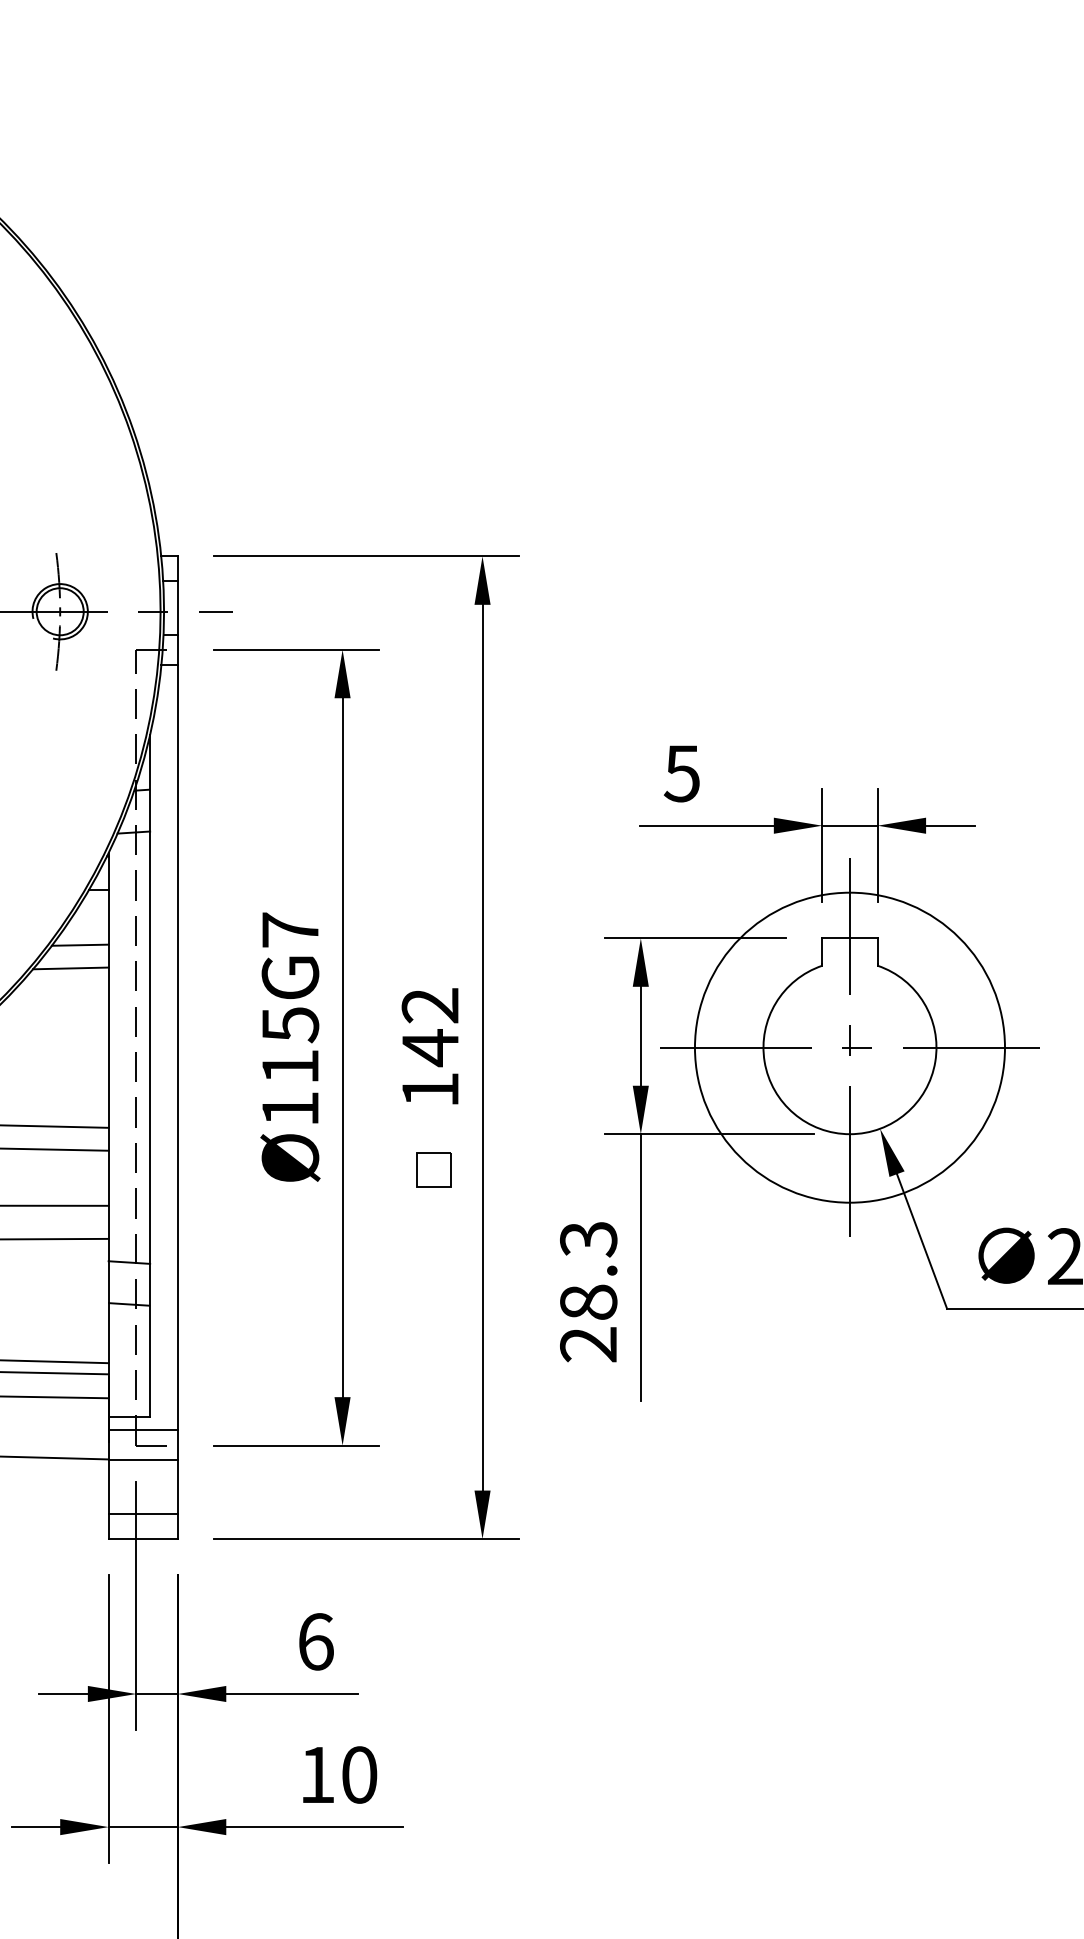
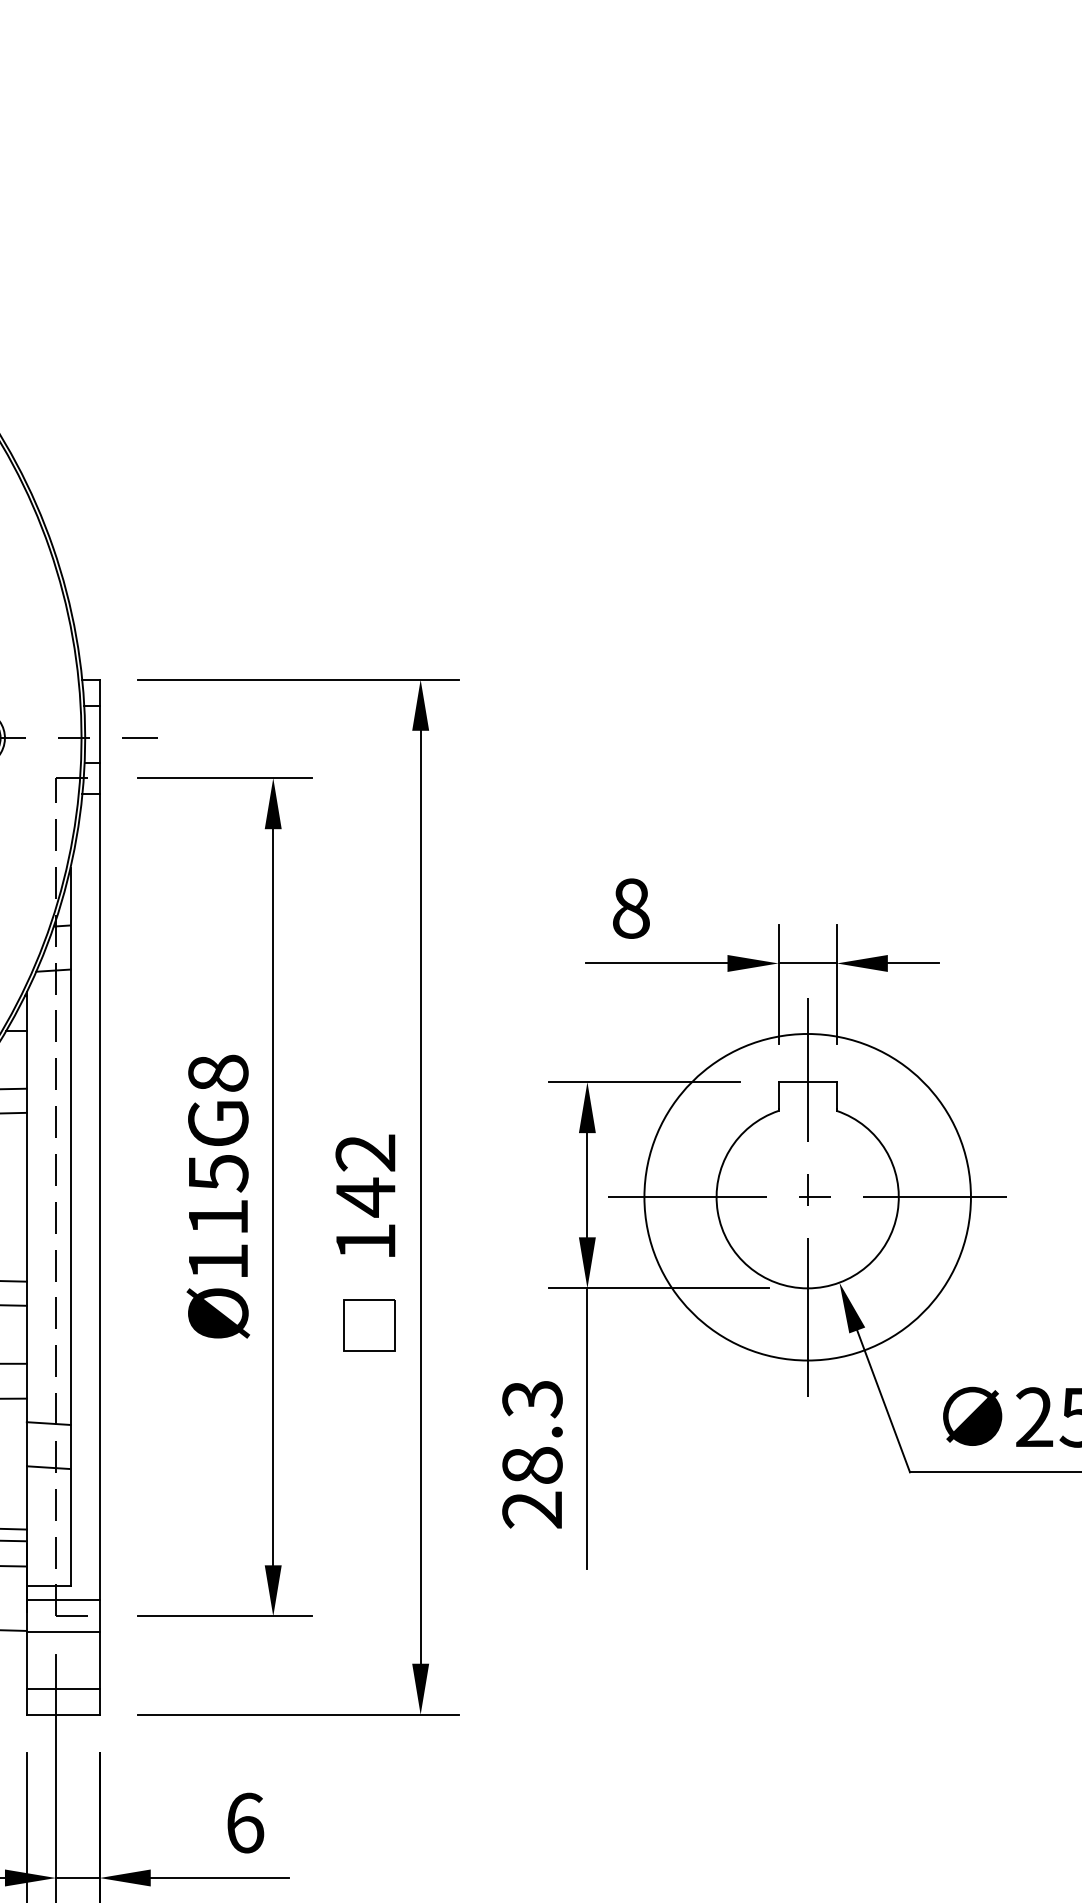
text: (681, 773) -> (630, 908), 5 -> 8
text: (290, 929) -> (218, 1072), Ø115G7 -> Ø115G8
part: (433, 1169) -> (369, 1325), size x1.43

